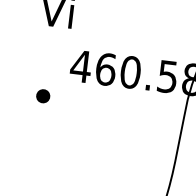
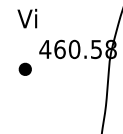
part: (43, 96) -> (25, 69), size x1.6

